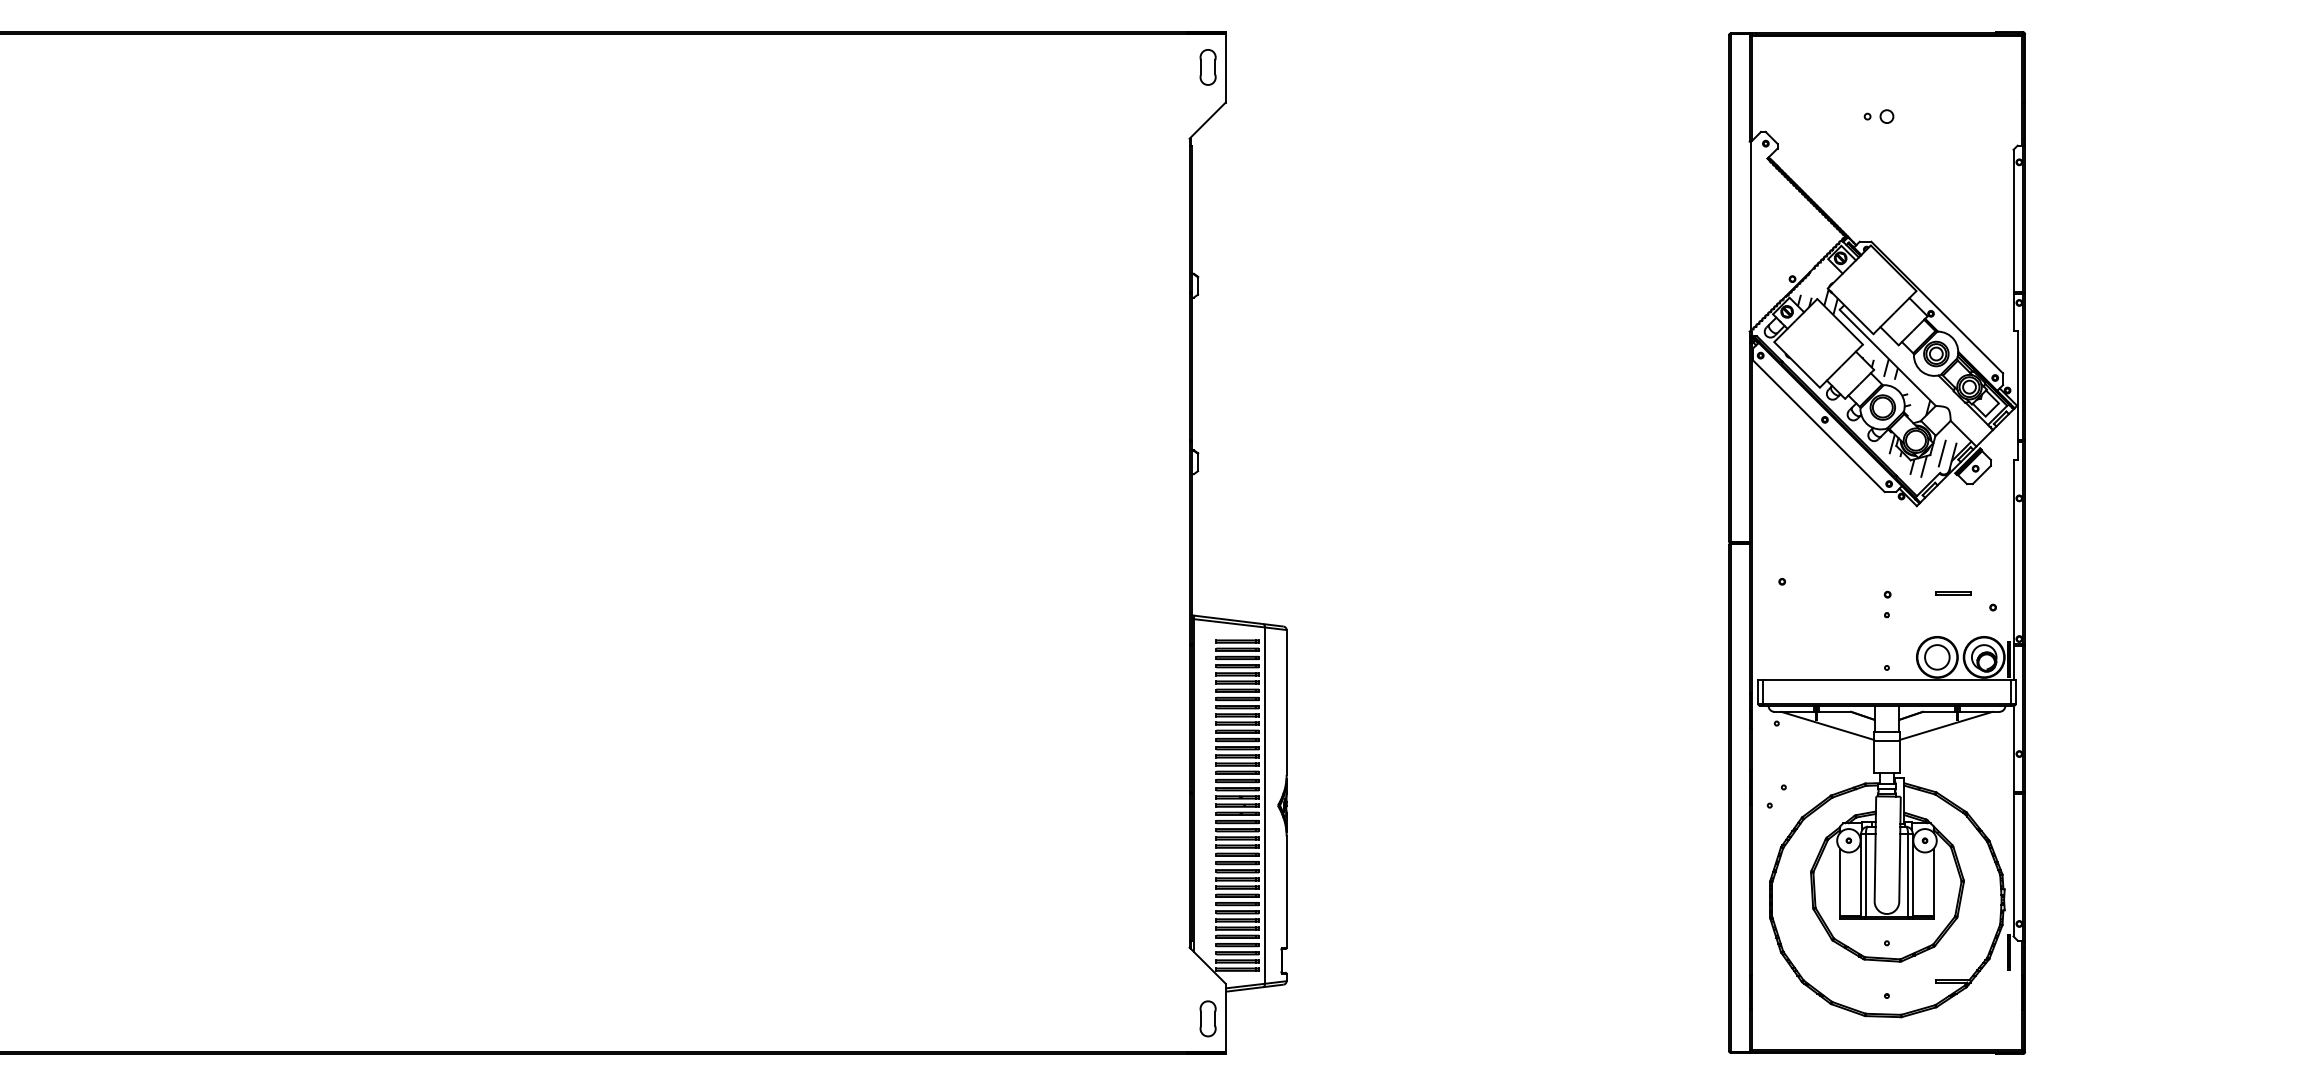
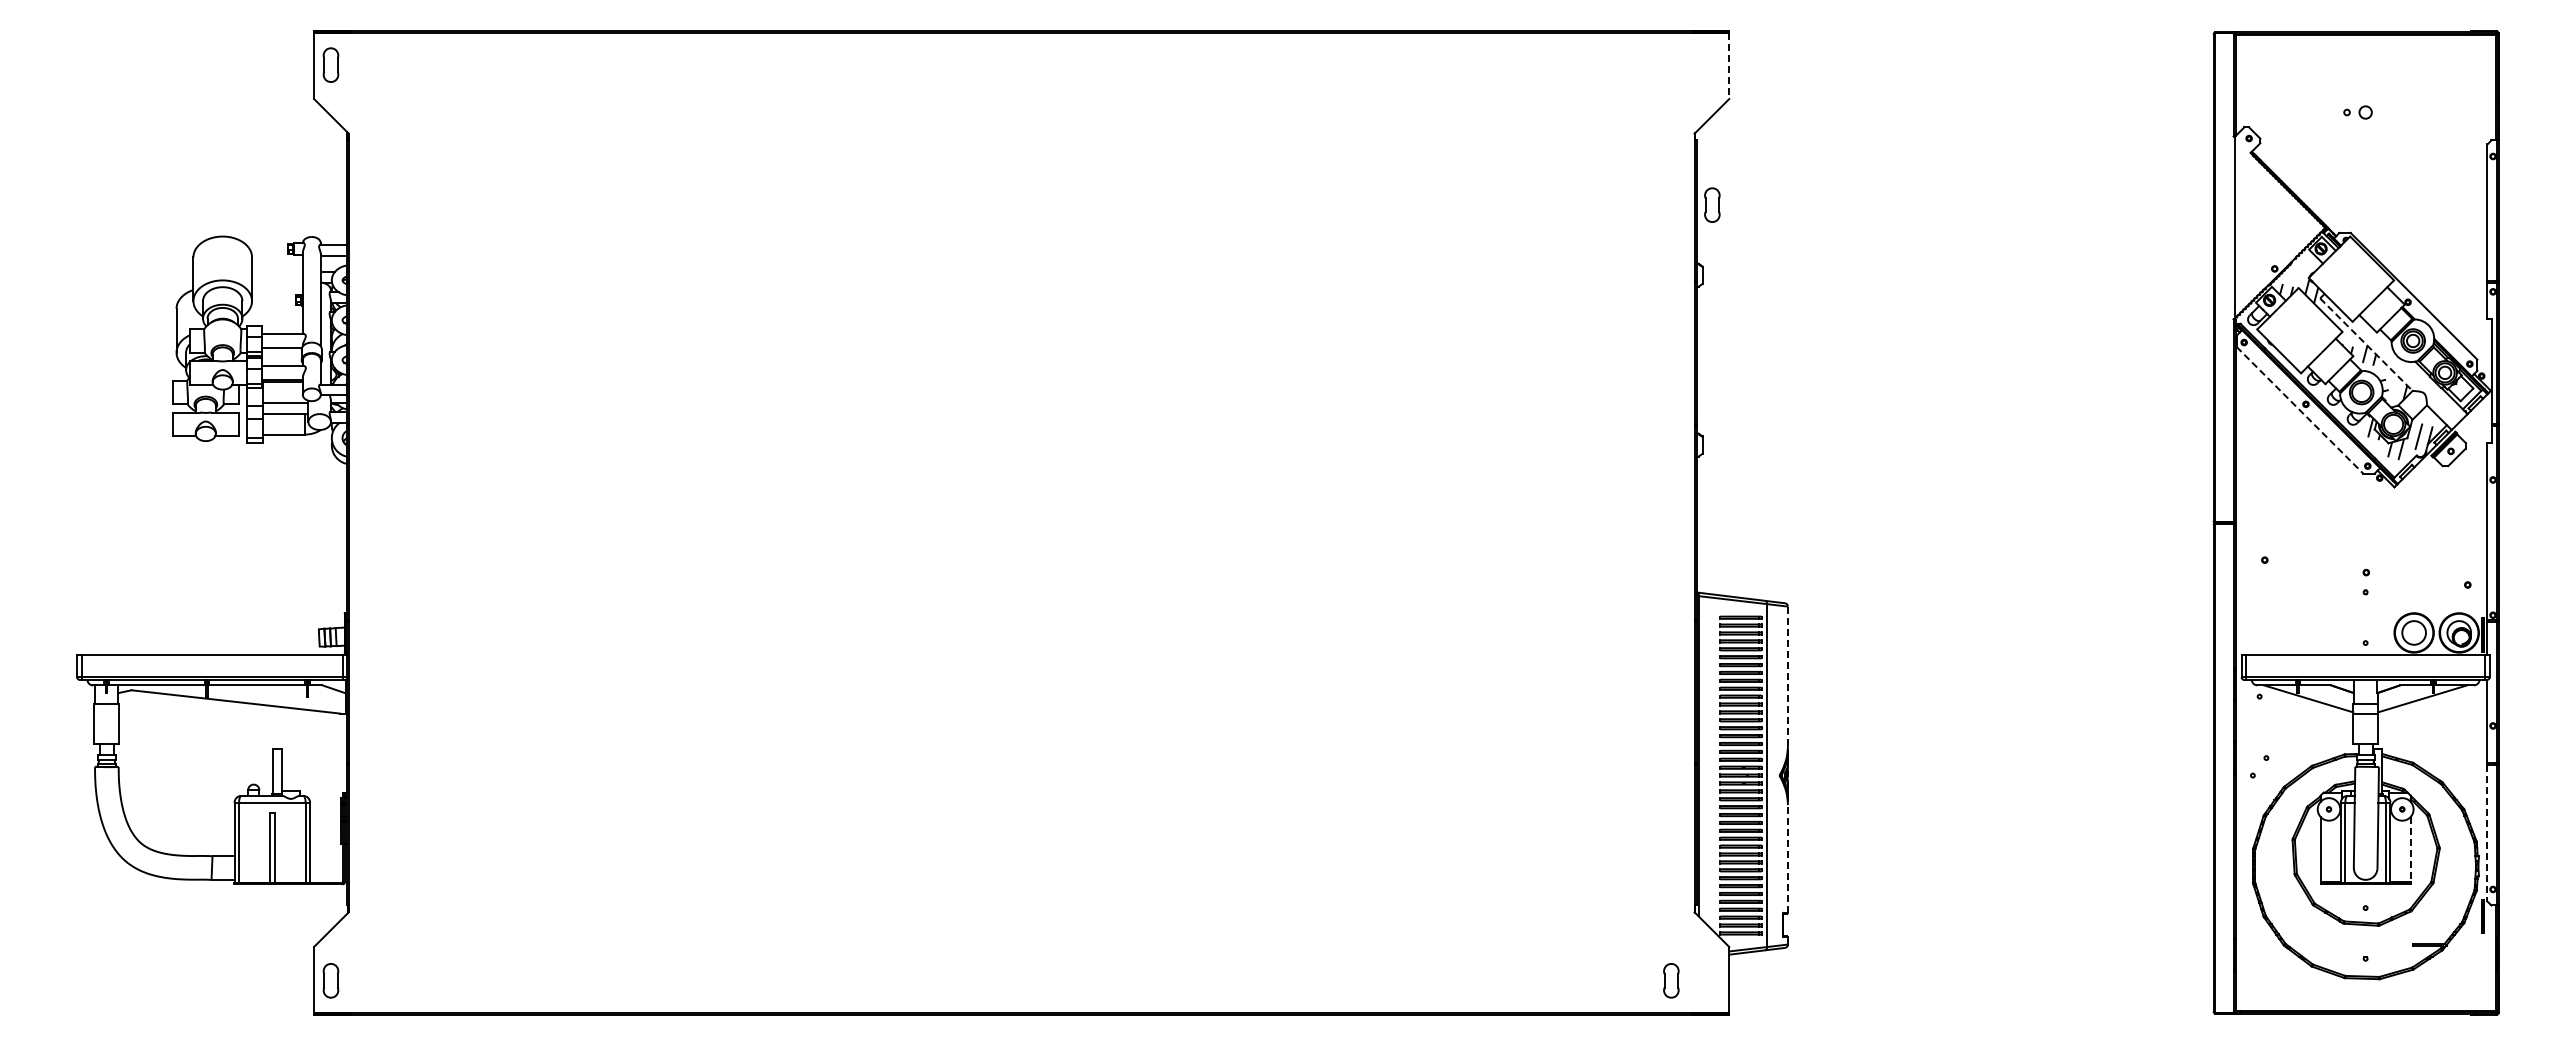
part: (1208, 66) -> (1712, 204), moved
line: (1225, 68) -> (1729, 66), solid -> dashed
line: (1887, 358) -> (2366, 345), solid -> dashed
line: (1819, 426) -> (2300, 410), solid -> dashed
line: (1953, 592) -> (2429, 570), removed
line: (1286, 702) -> (1787, 676), solid -> dashed
line: (2013, 865) -> (2487, 833), solid -> dashed
line: (1933, 882) -> (2410, 849), solid -> dashed
line: (1286, 891) -> (1787, 858), solid -> dashed
part: (1208, 1018) -> (1671, 980), moved

